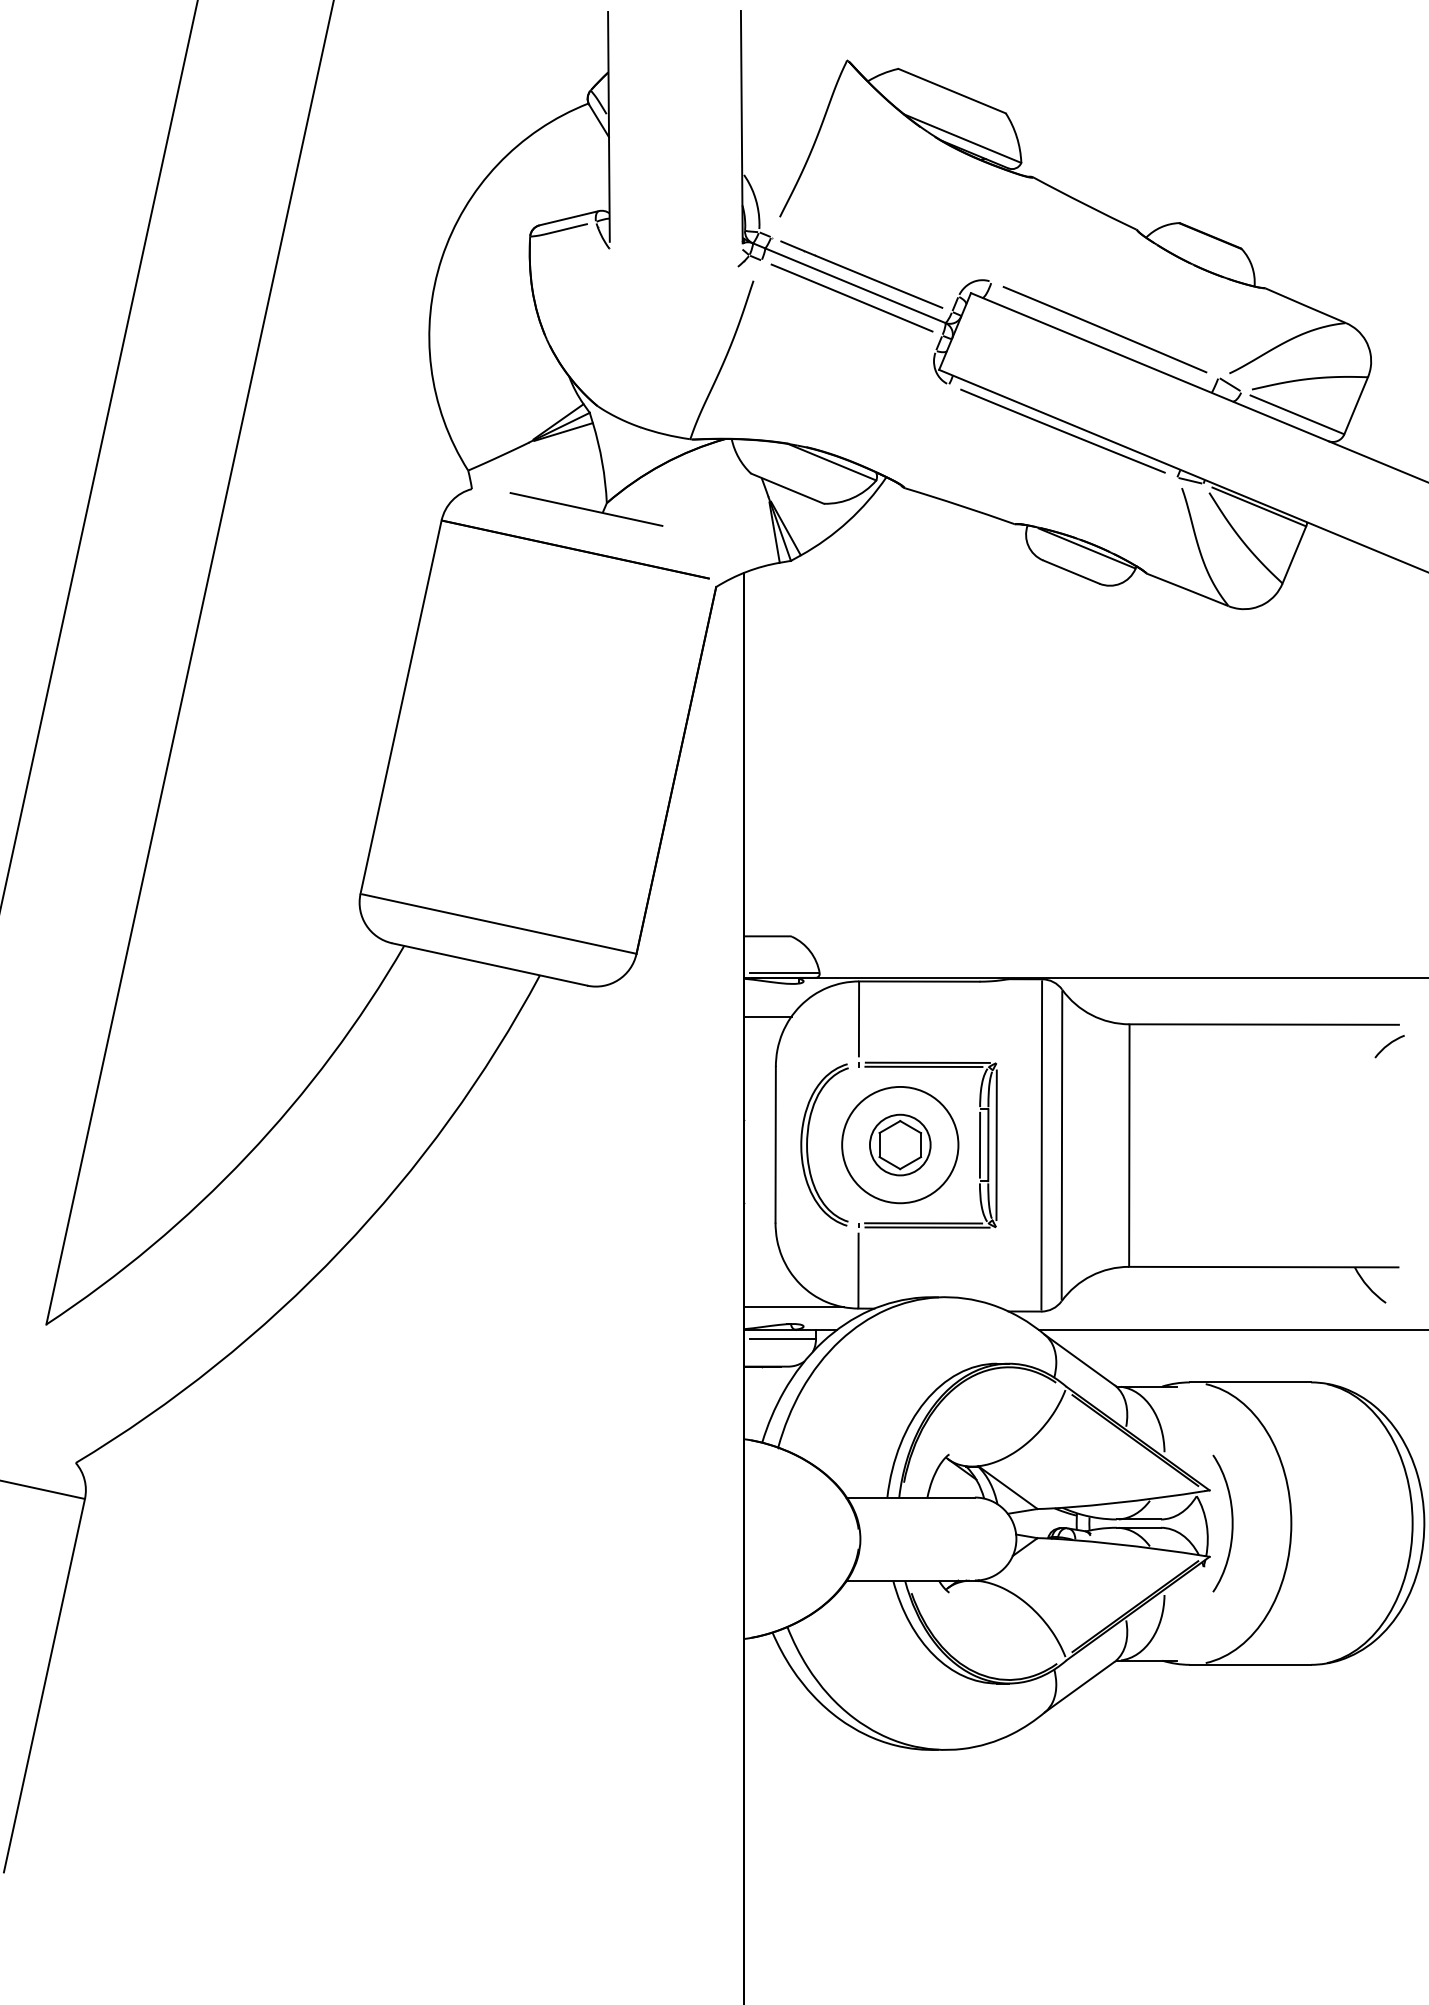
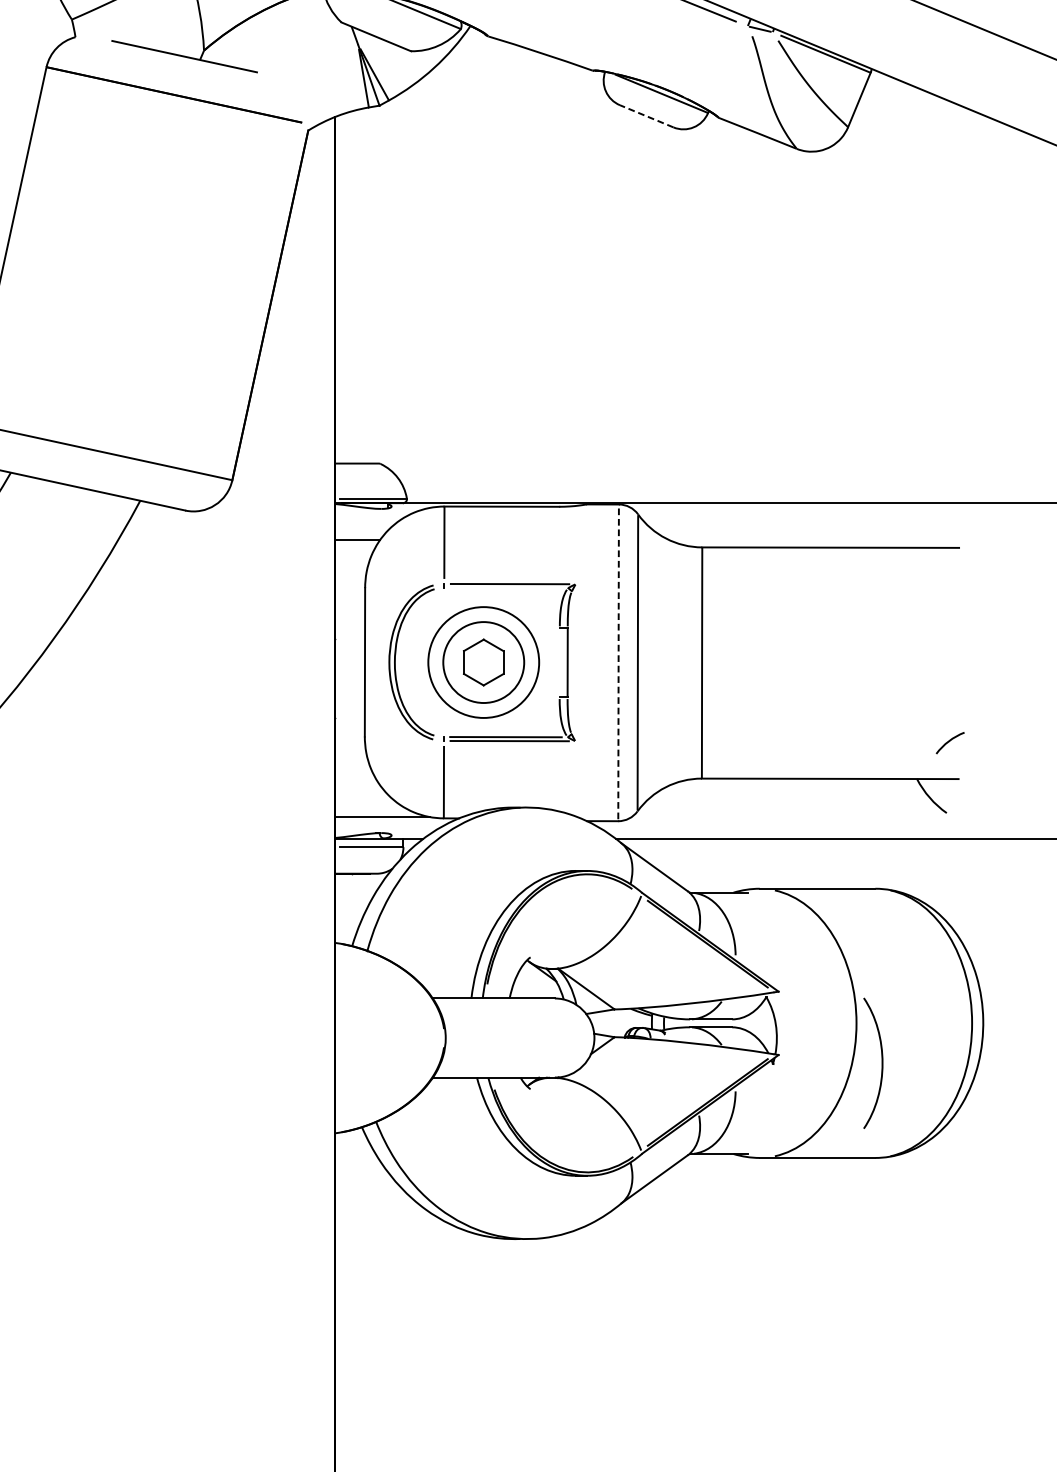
line: (1070, 571) -> (646, 115), solid -> dashed
arc: (1389, 1045) -> (950, 742), moved
line: (923, 1066) -> (505, 587), removed
circle: (899, 1144) -> (483, 661), size x1.4
line: (979, 1144) -> (559, 661), removed
line: (1041, 1144) -> (618, 661), solid -> dashed
line: (996, 1145) -> (575, 662), removed
curve: (1231, 1523) -> (881, 1063), moved

